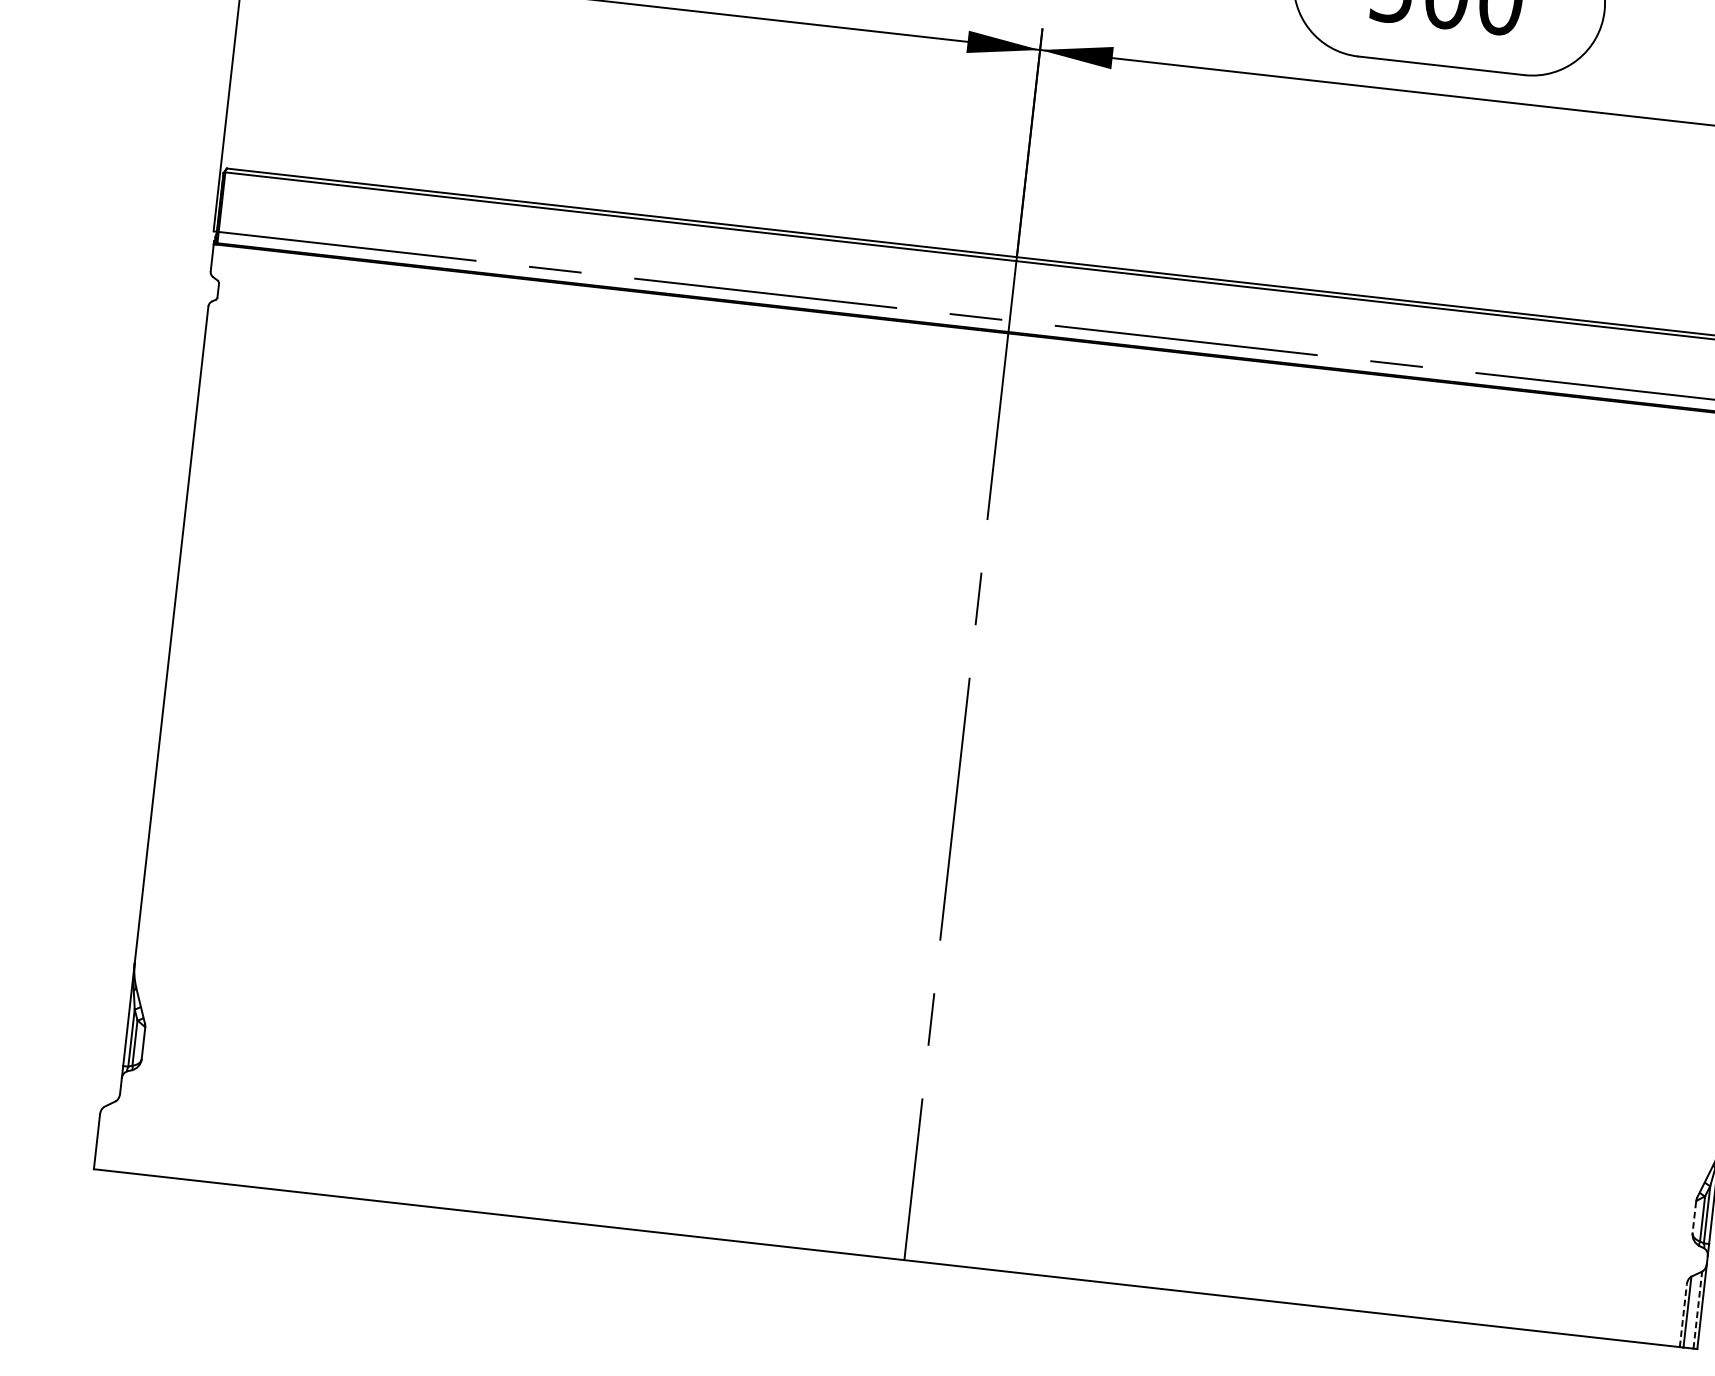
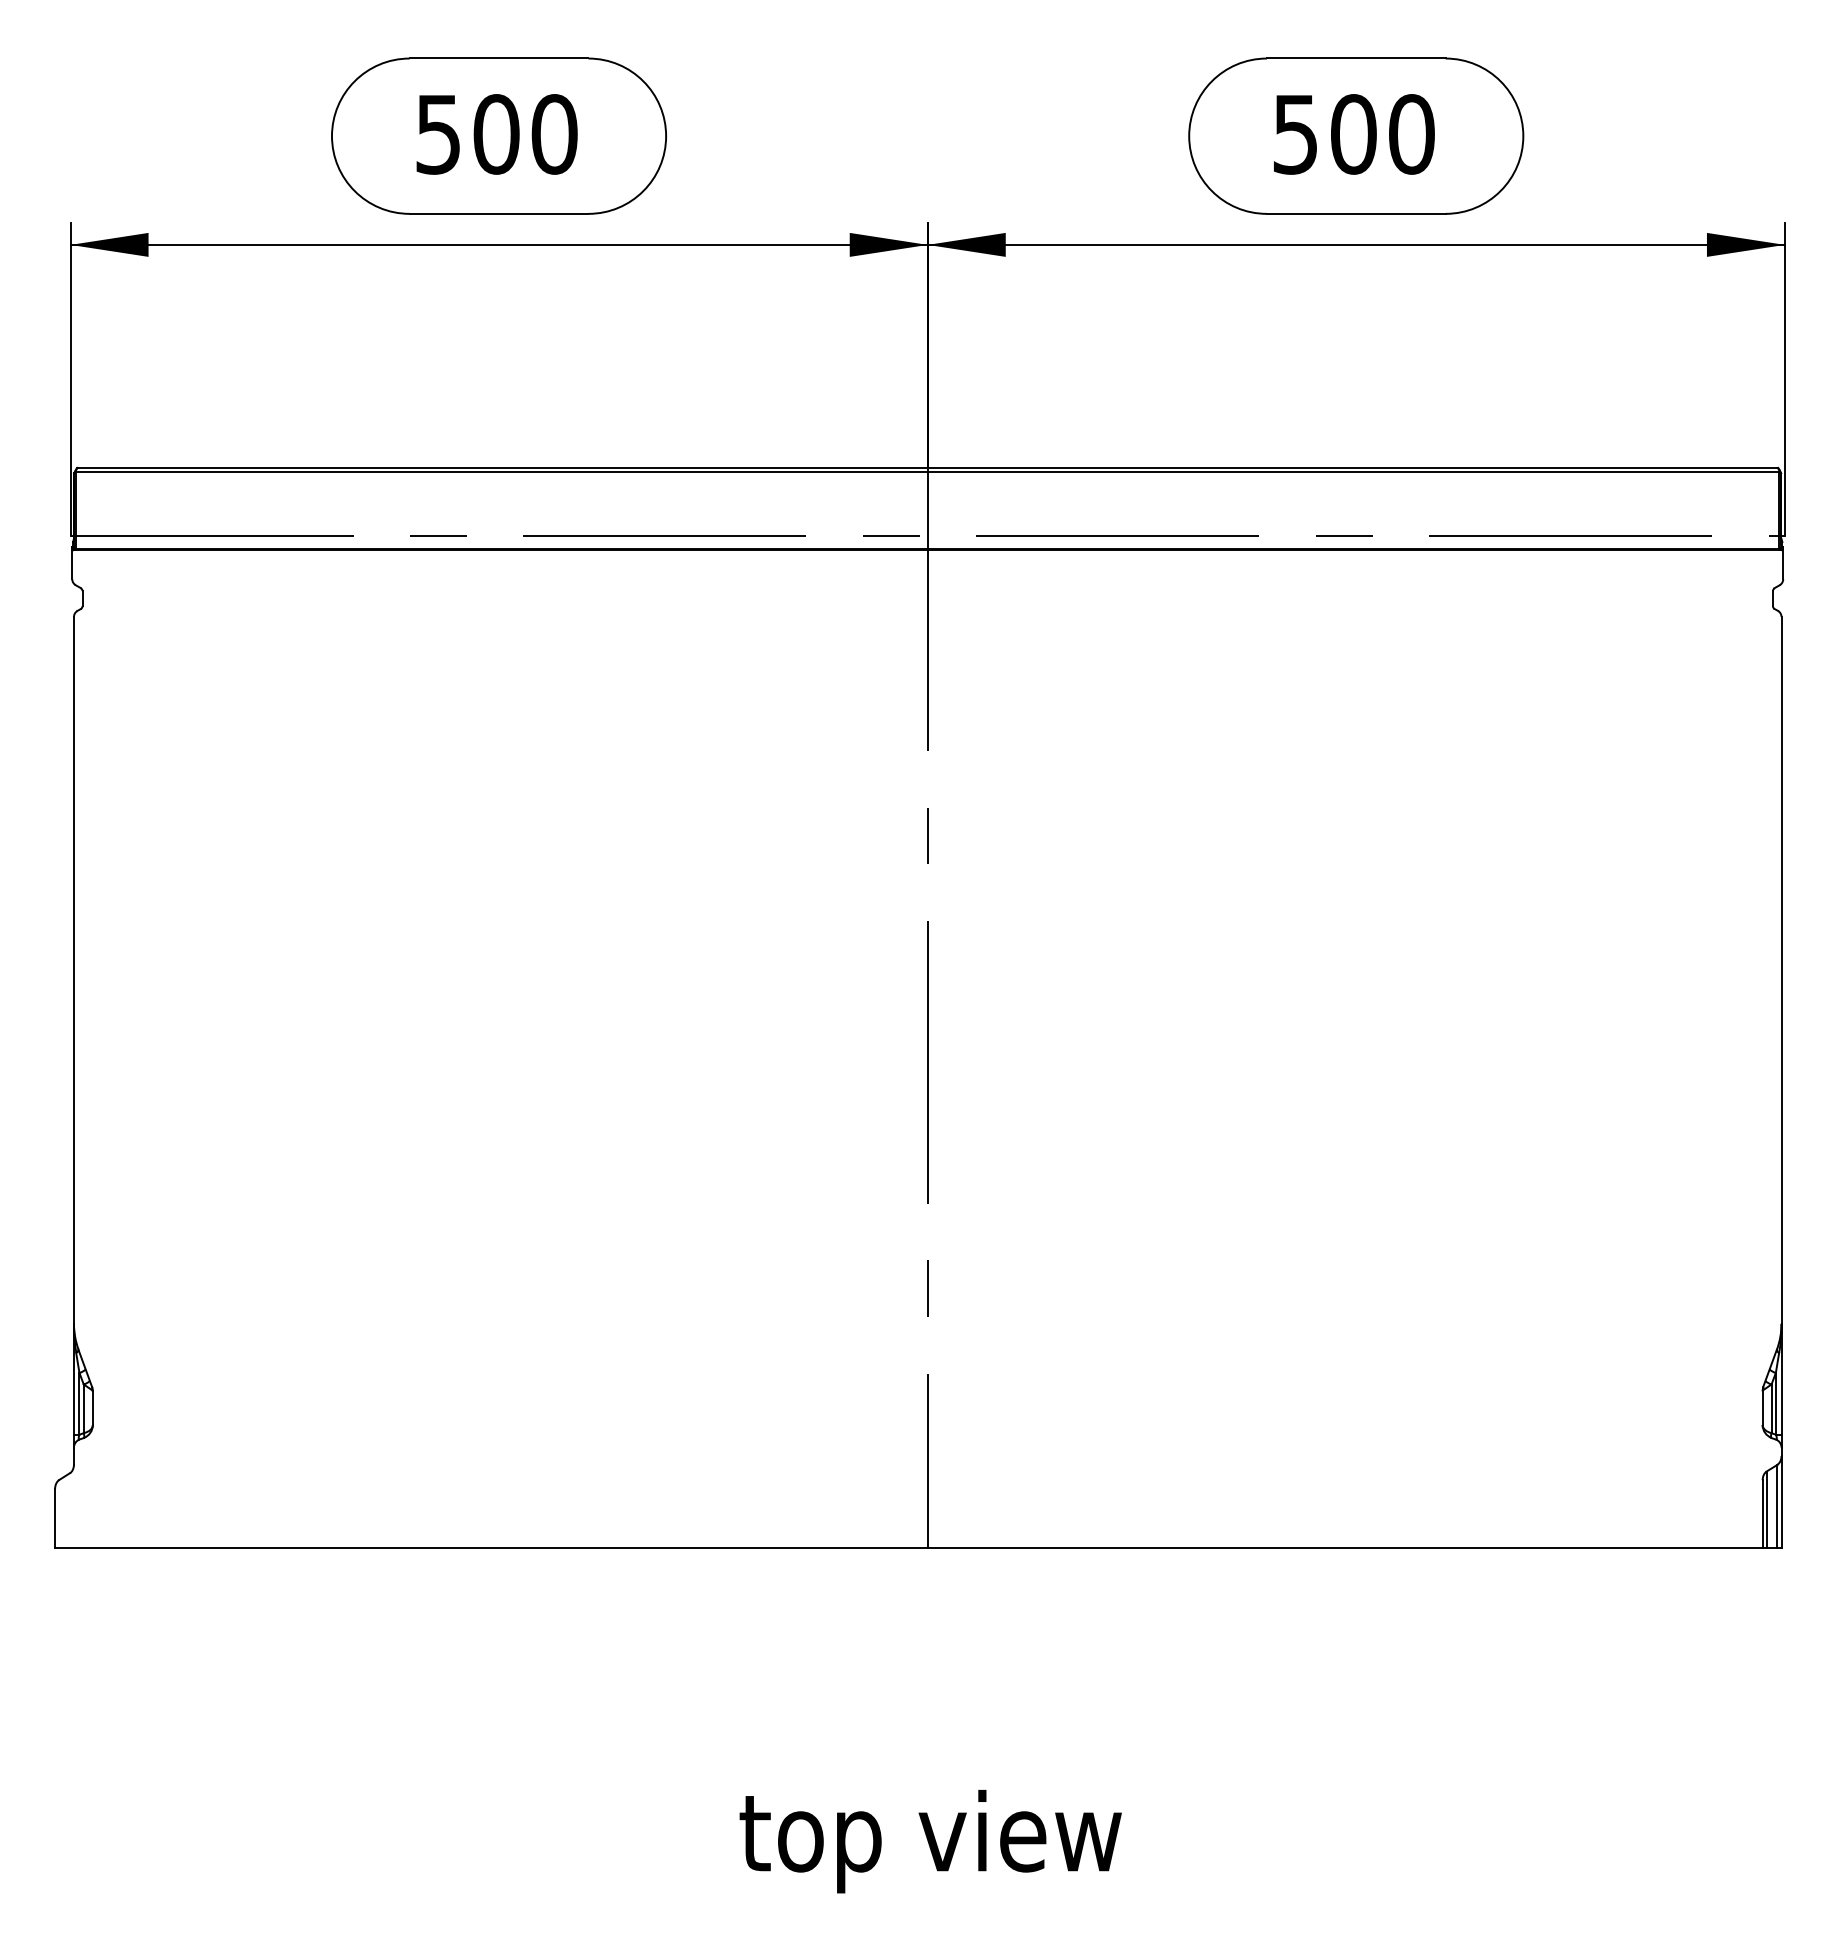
line: (1694, 1217) -> (1762, 1408), dashed -> solid
line: (1698, 1309) -> (1777, 1505), dashed -> solid
line: (1683, 1316) -> (1762, 1514), dashed -> solid

